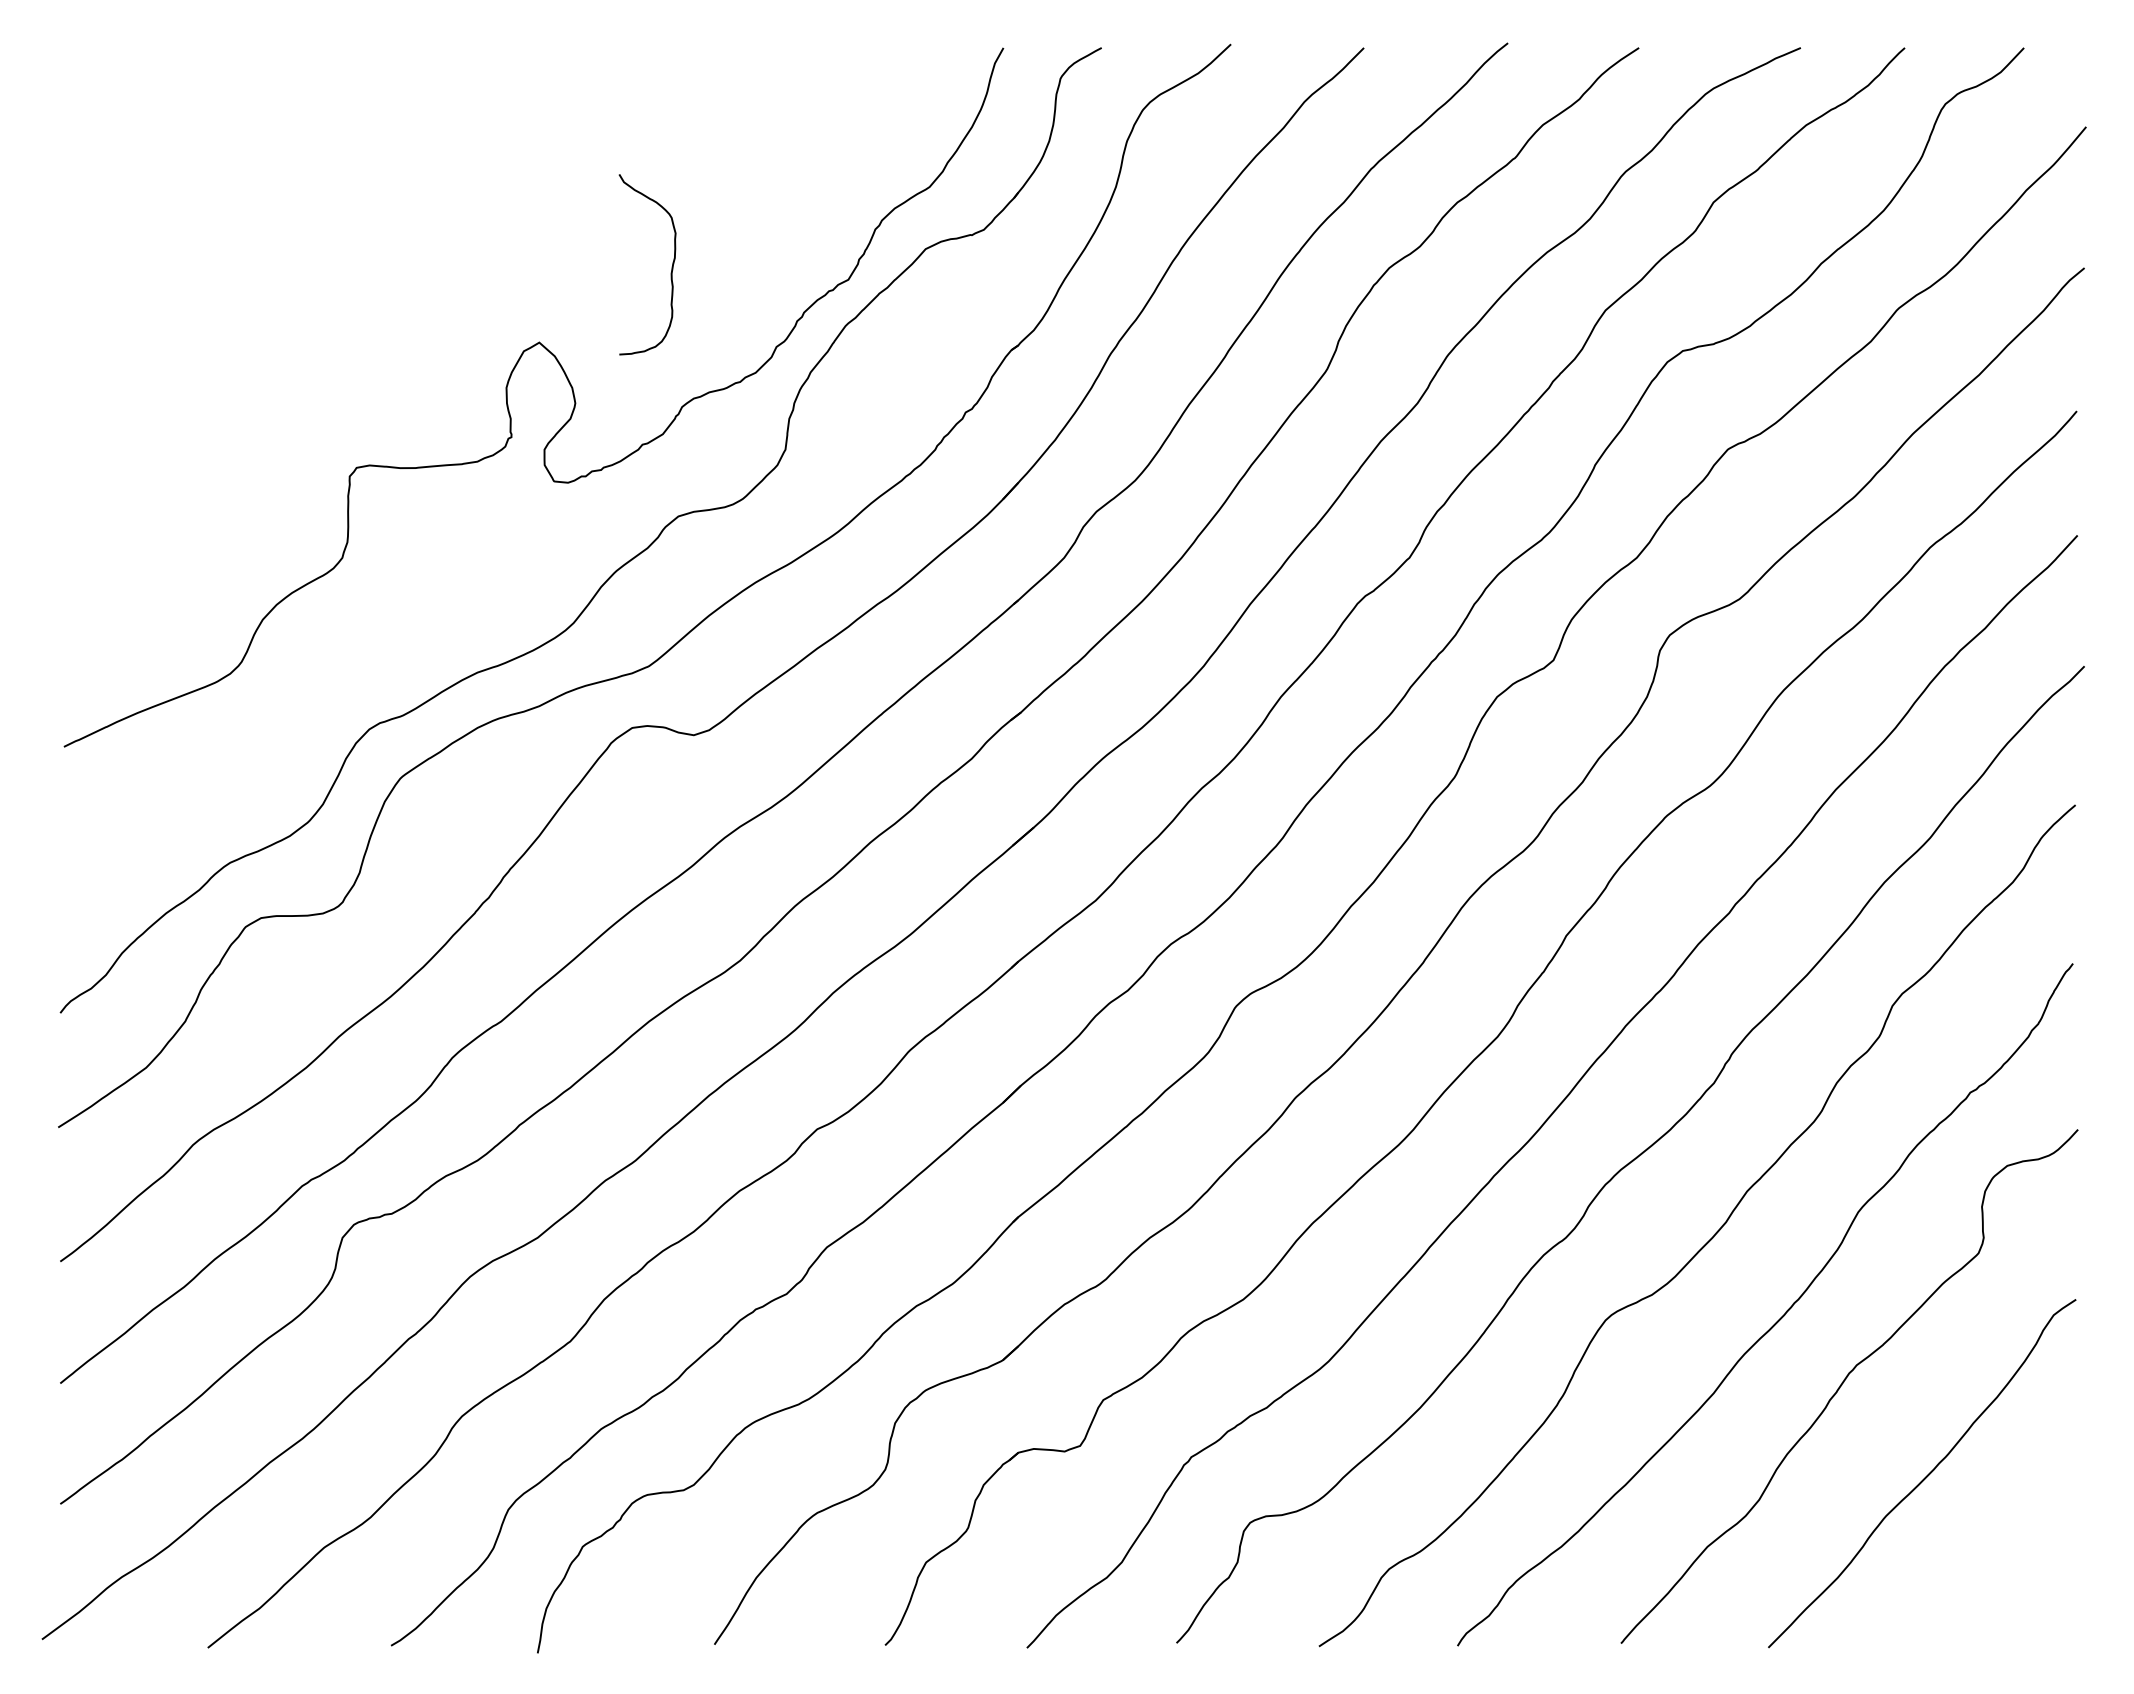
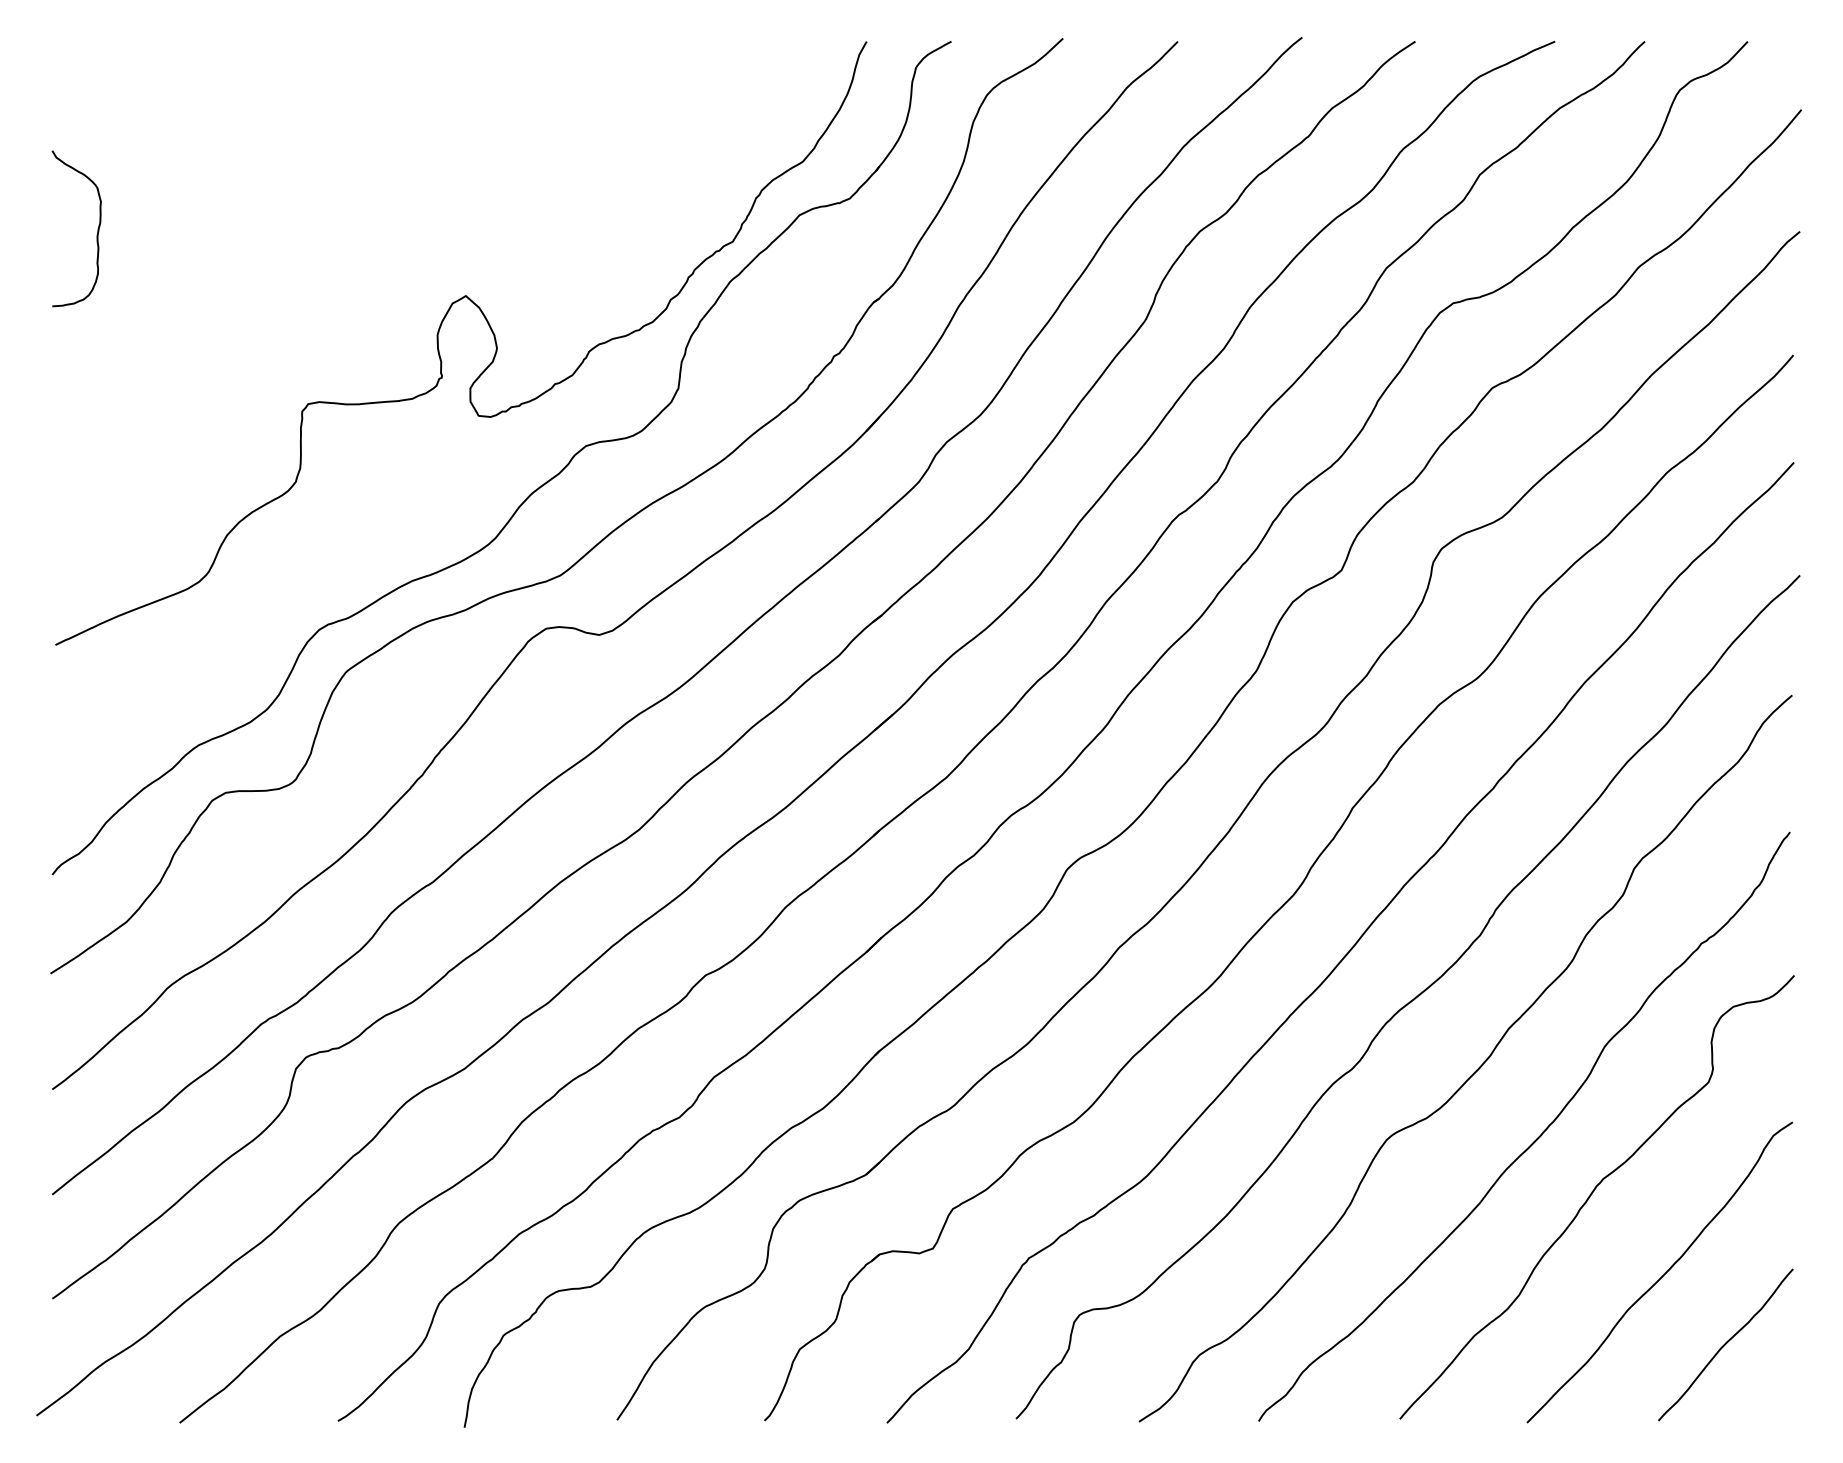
curve: (671, 266) -> (97, 230), moved
curve: (1998, 1557) -> (1725, 1344), added

